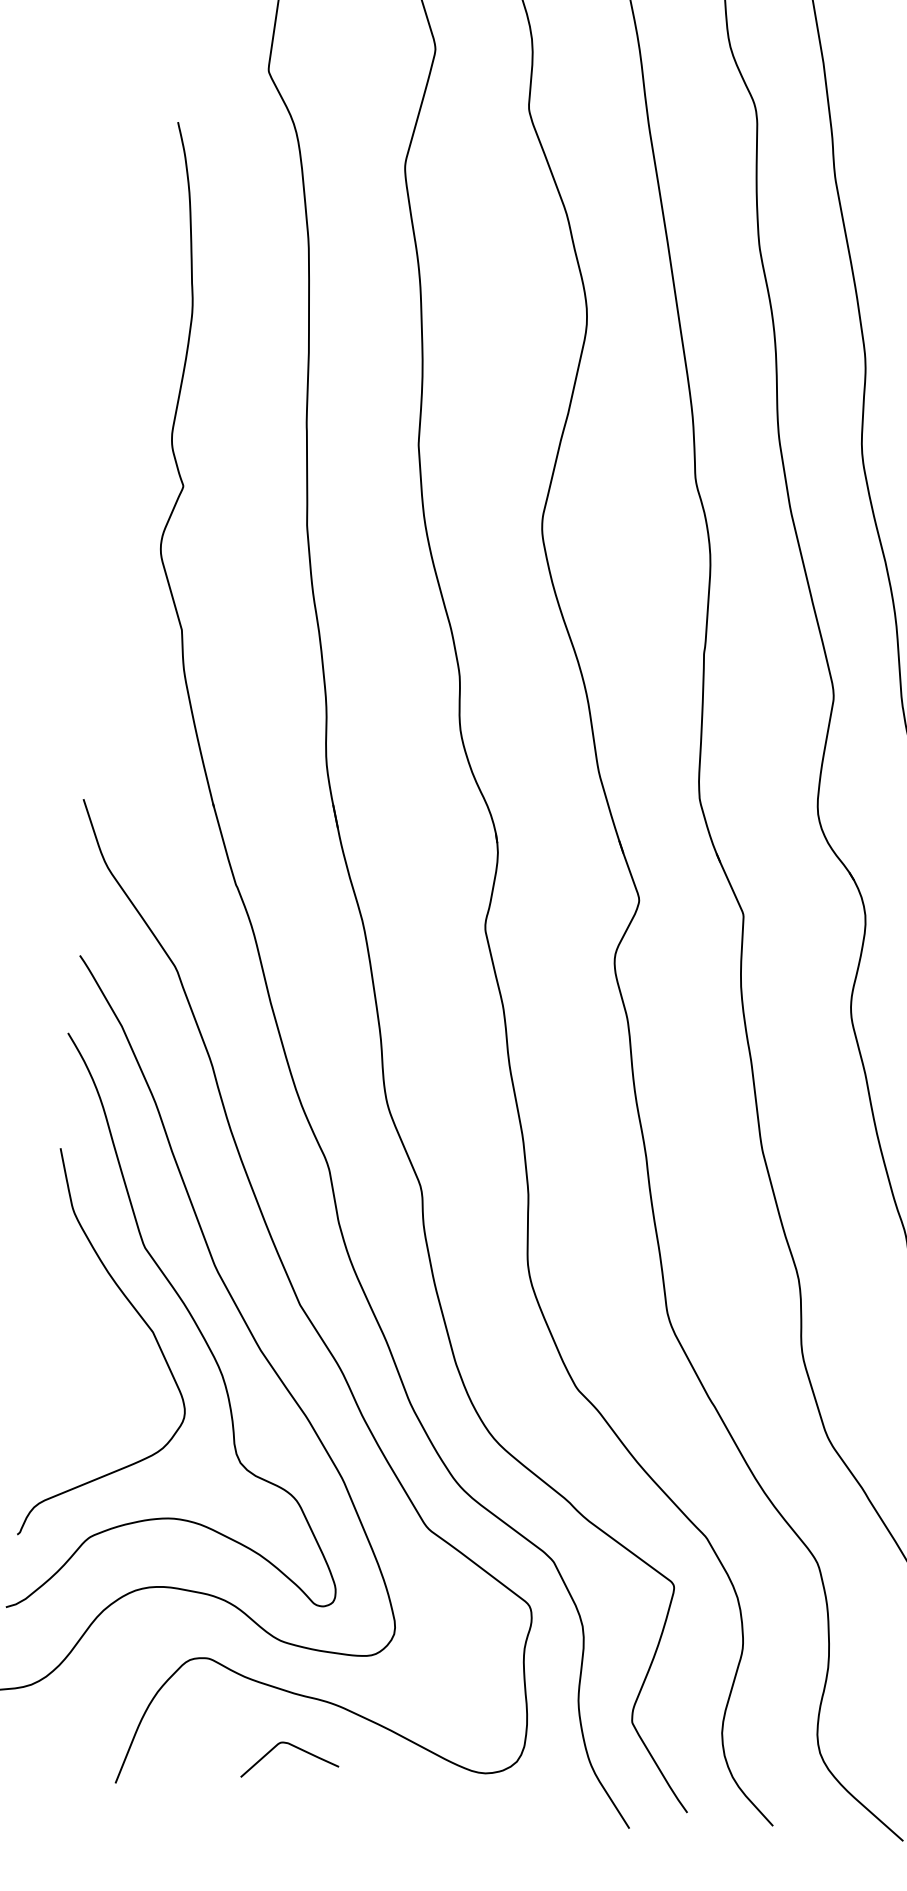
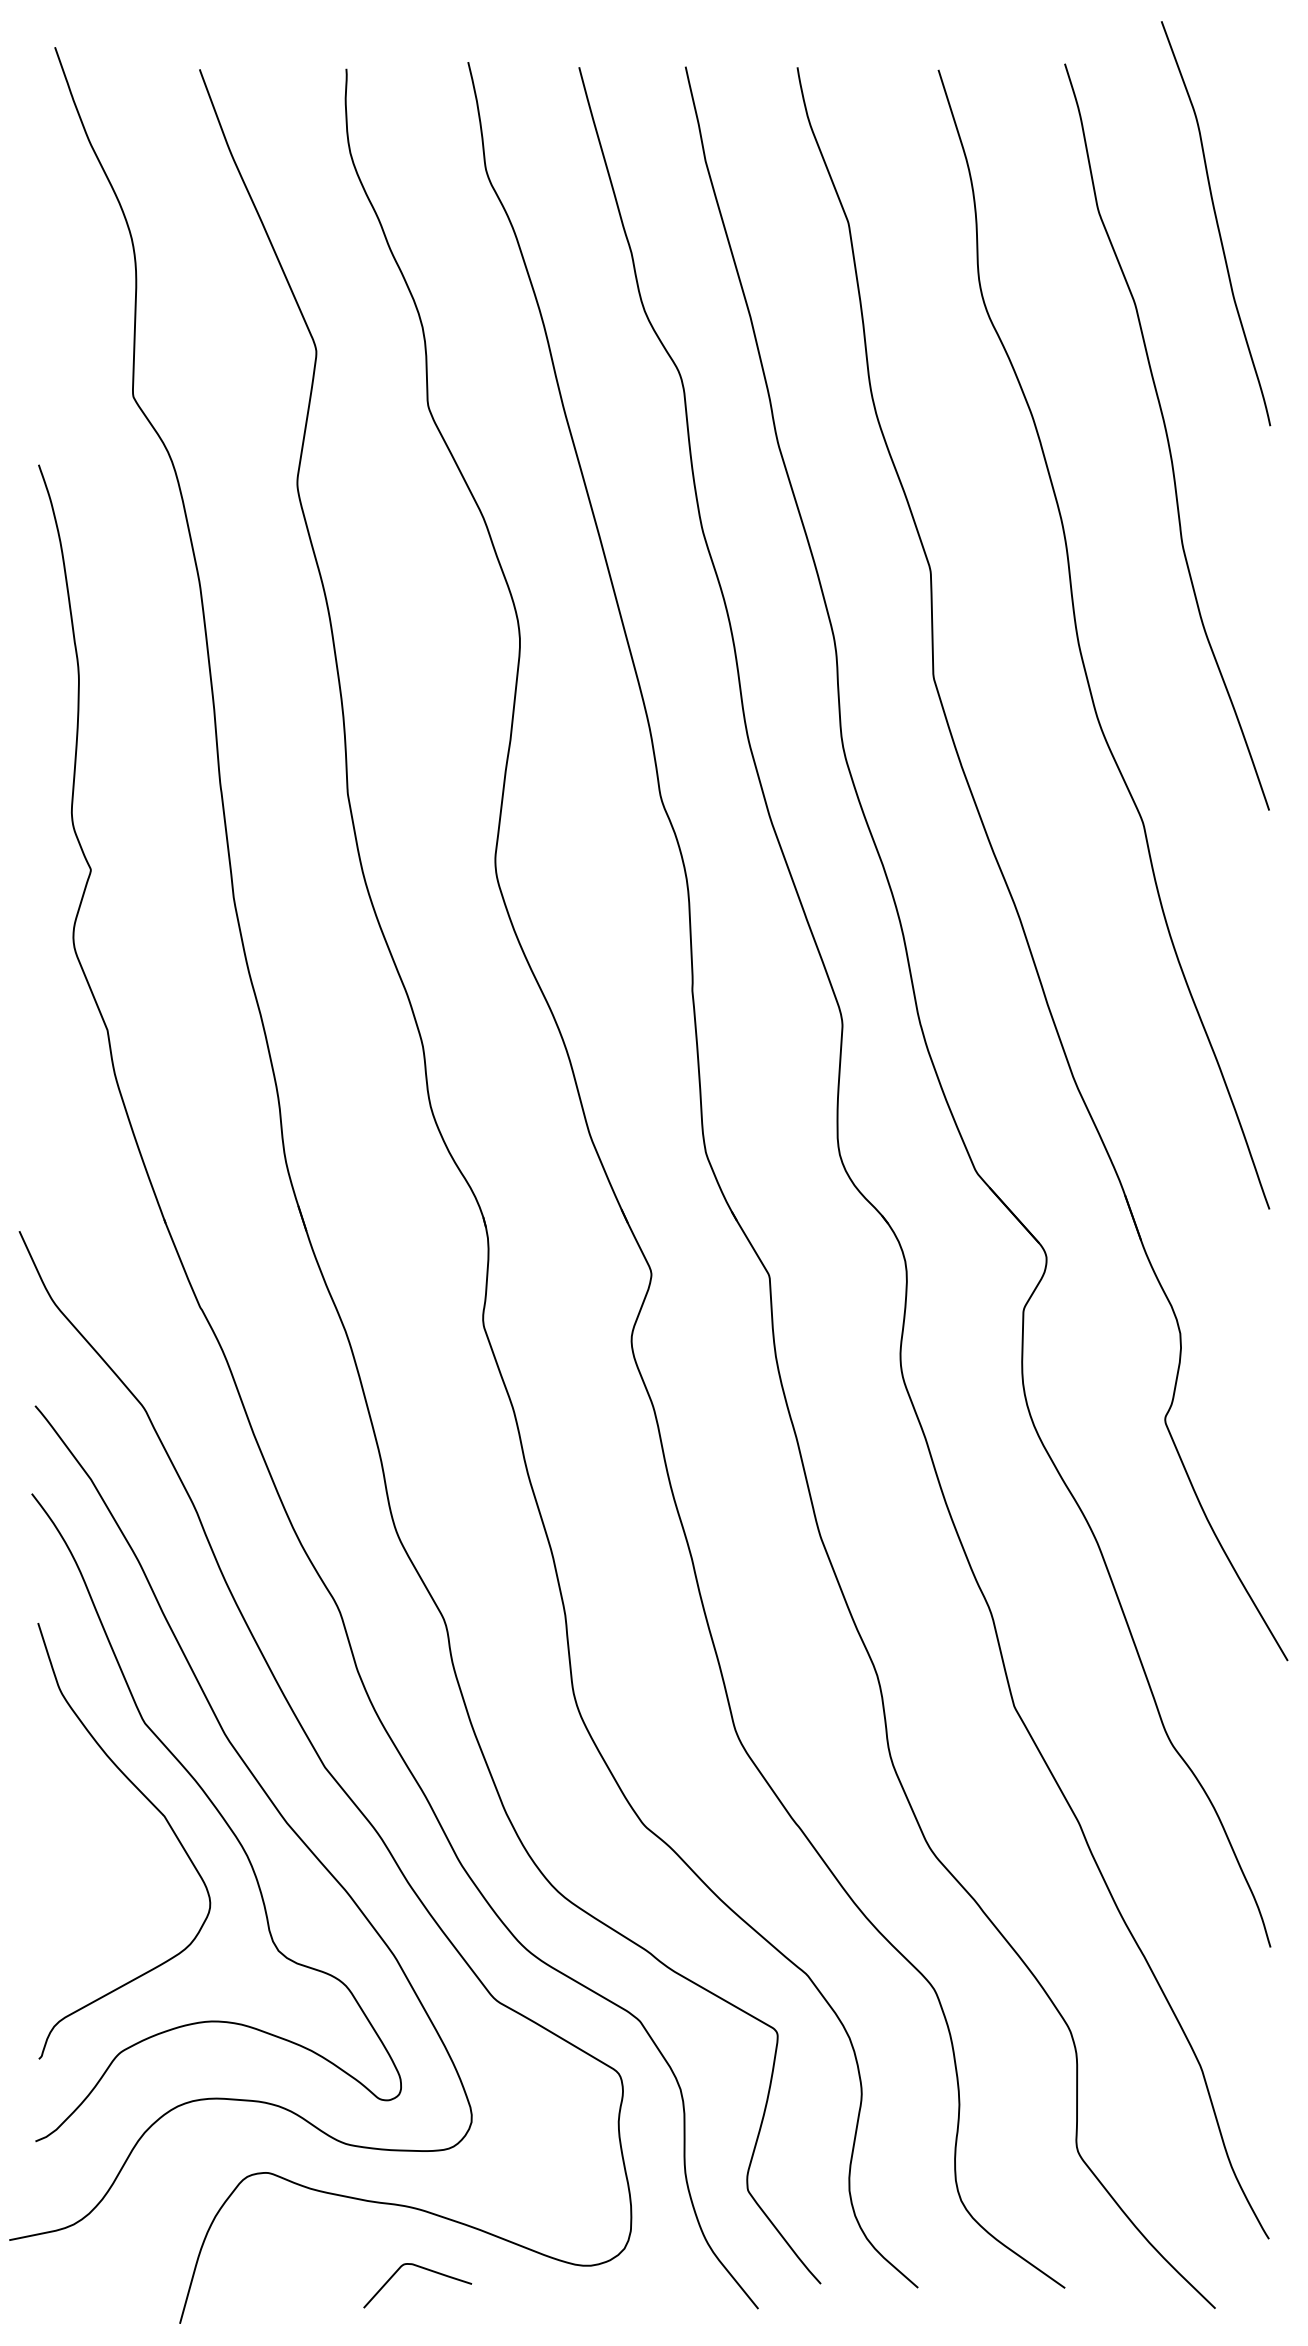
curve: (295, 1748) -> (421, 2268), moved

